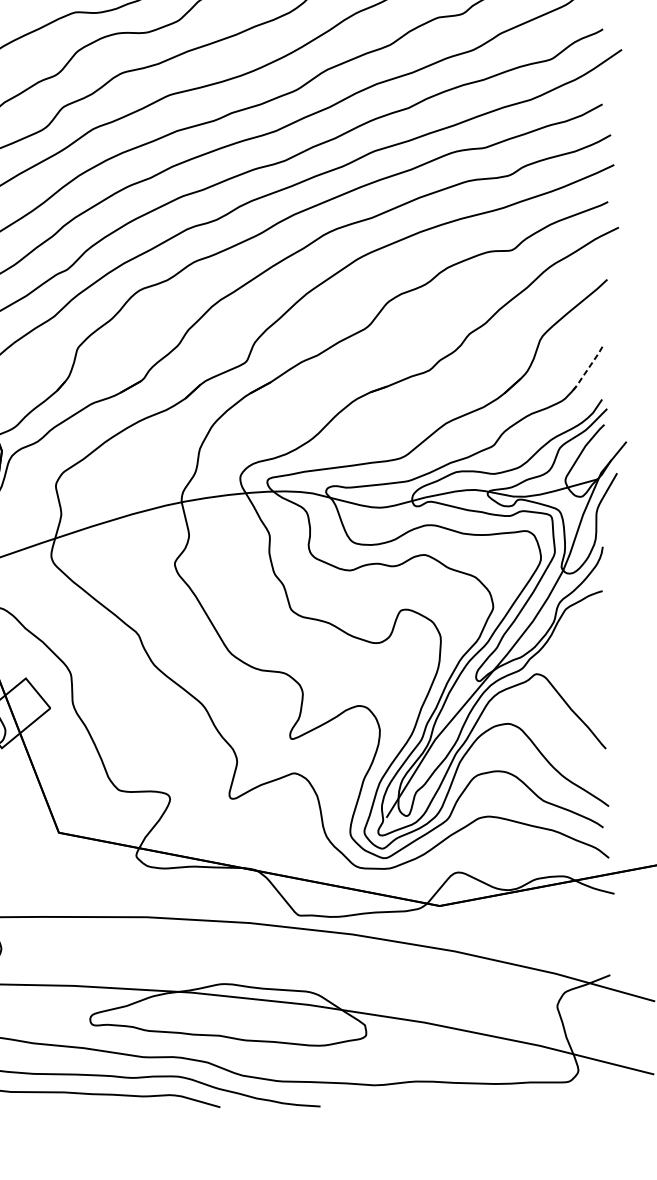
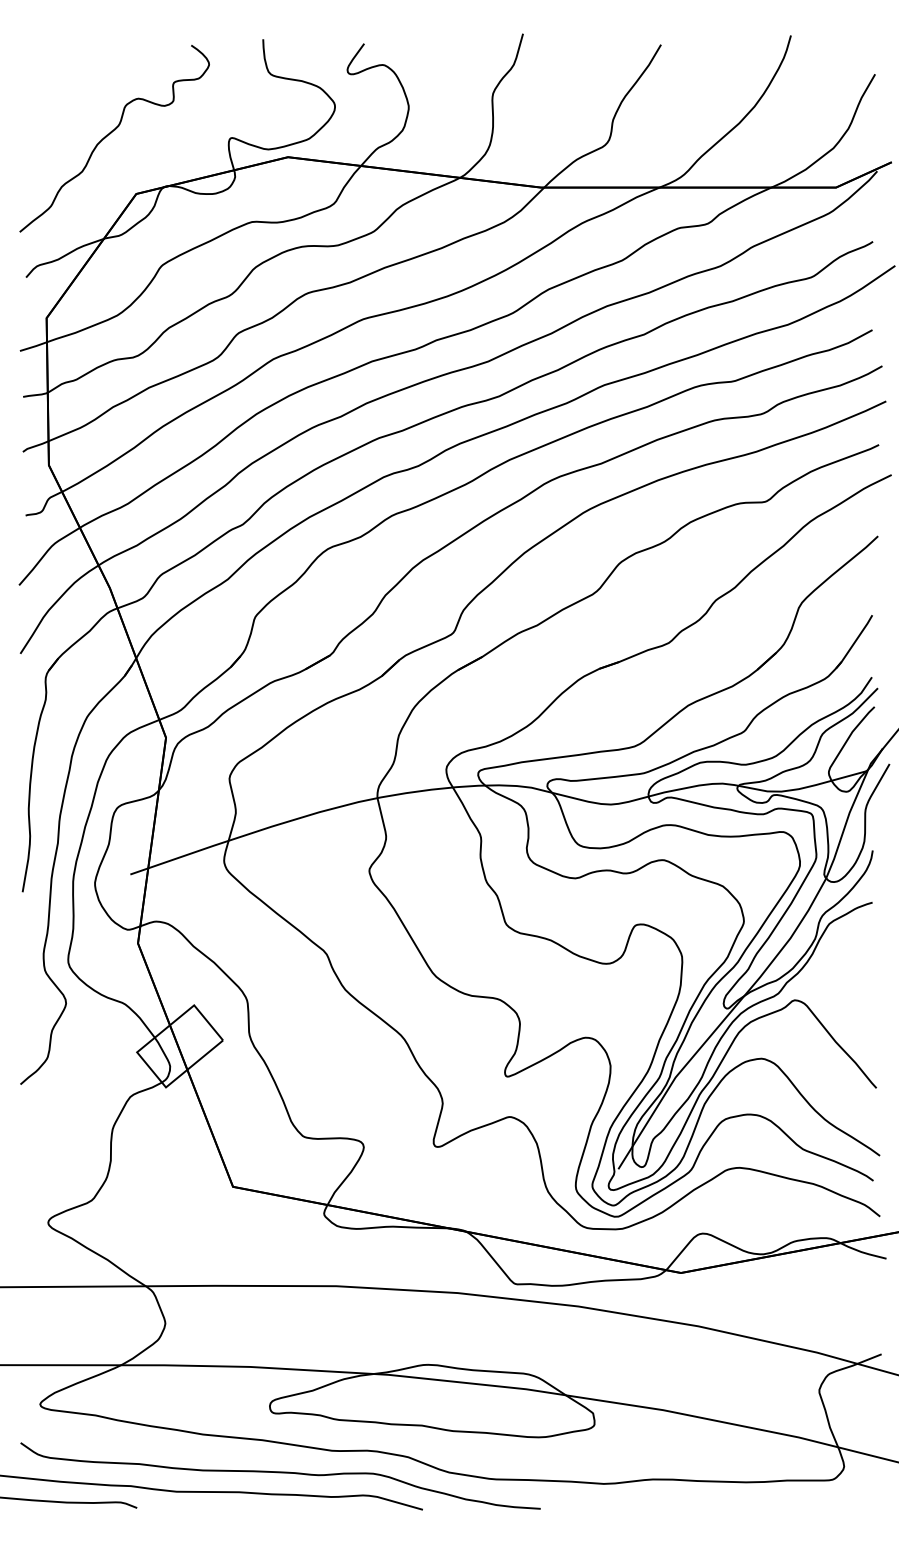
line: (587, 369) -> (854, 642), dashed -> solid

